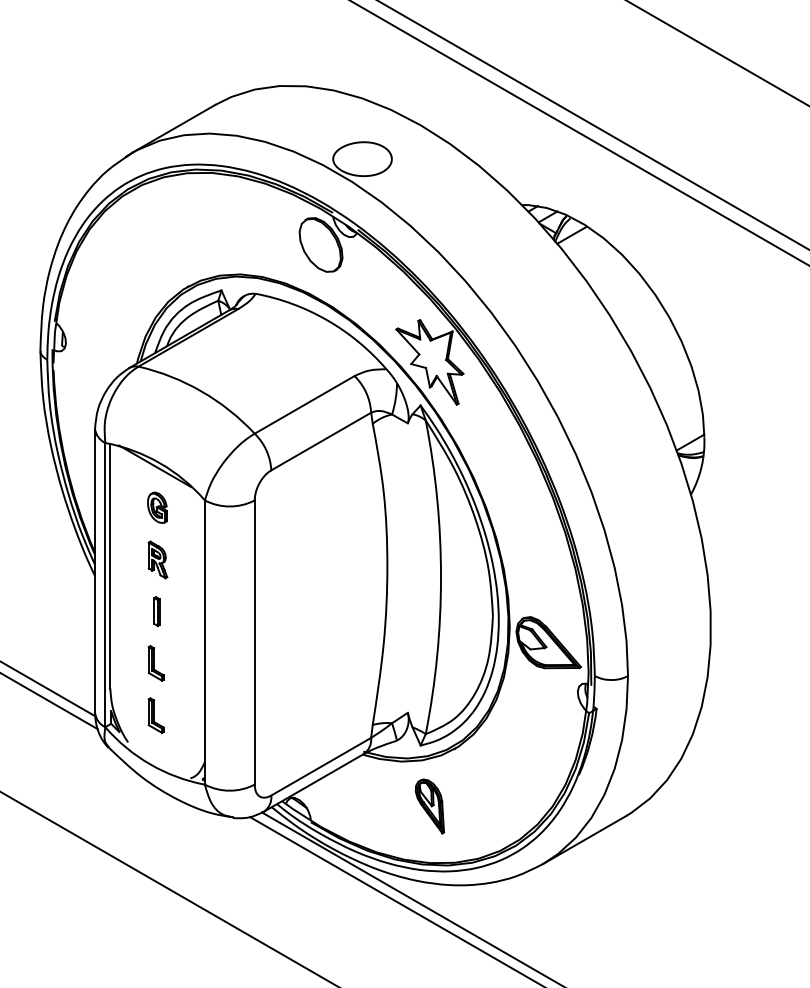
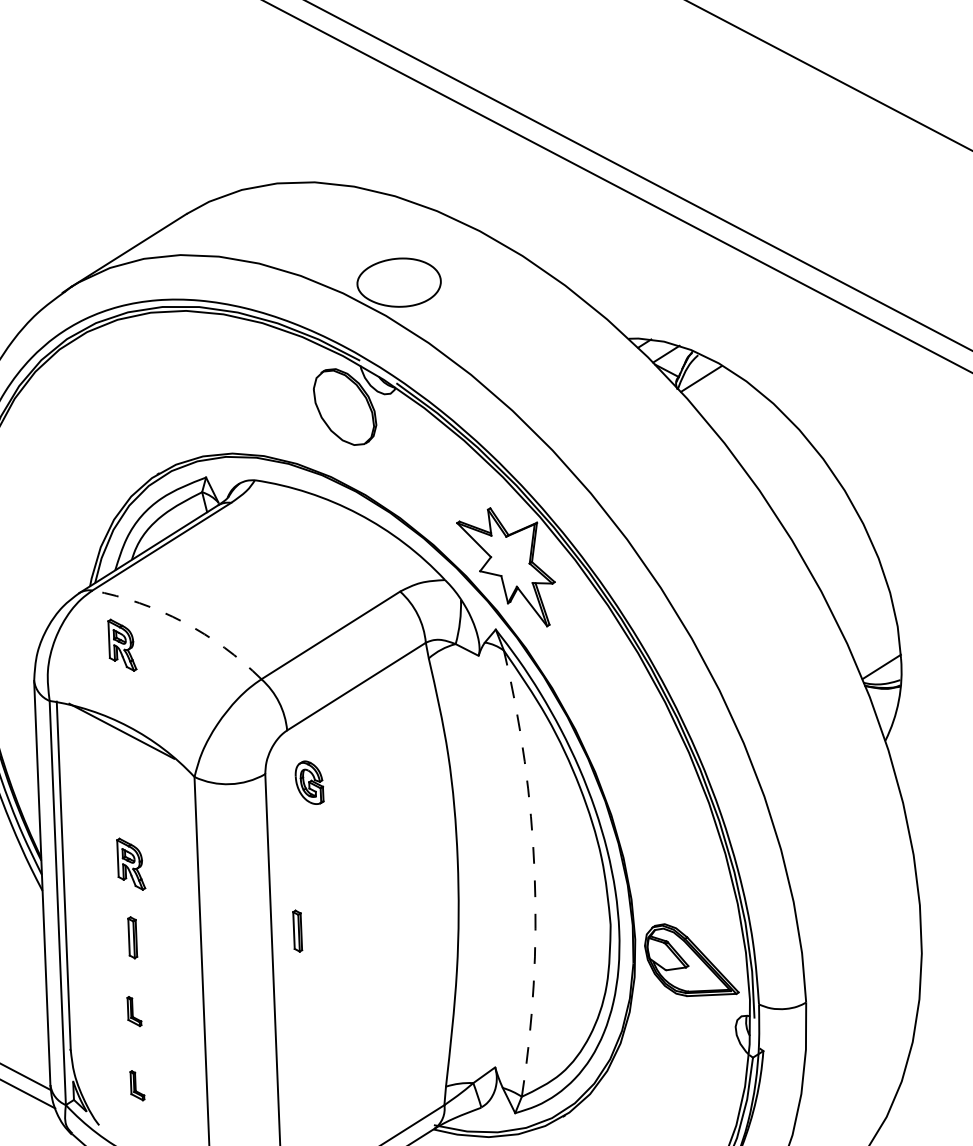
arc: (201, 391) -> (183, 622), solid -> dashed
part: (157, 405) -> (121, 644), added
part: (157, 507) -> (309, 782), moved
arc: (441, 577) -> (535, 873), solid -> dashed
part: (272, 611) -> (296, 931), added
part: (155, 663) -> (133, 1011), size x0.6
part: (155, 715) -> (136, 1085), size x0.6

